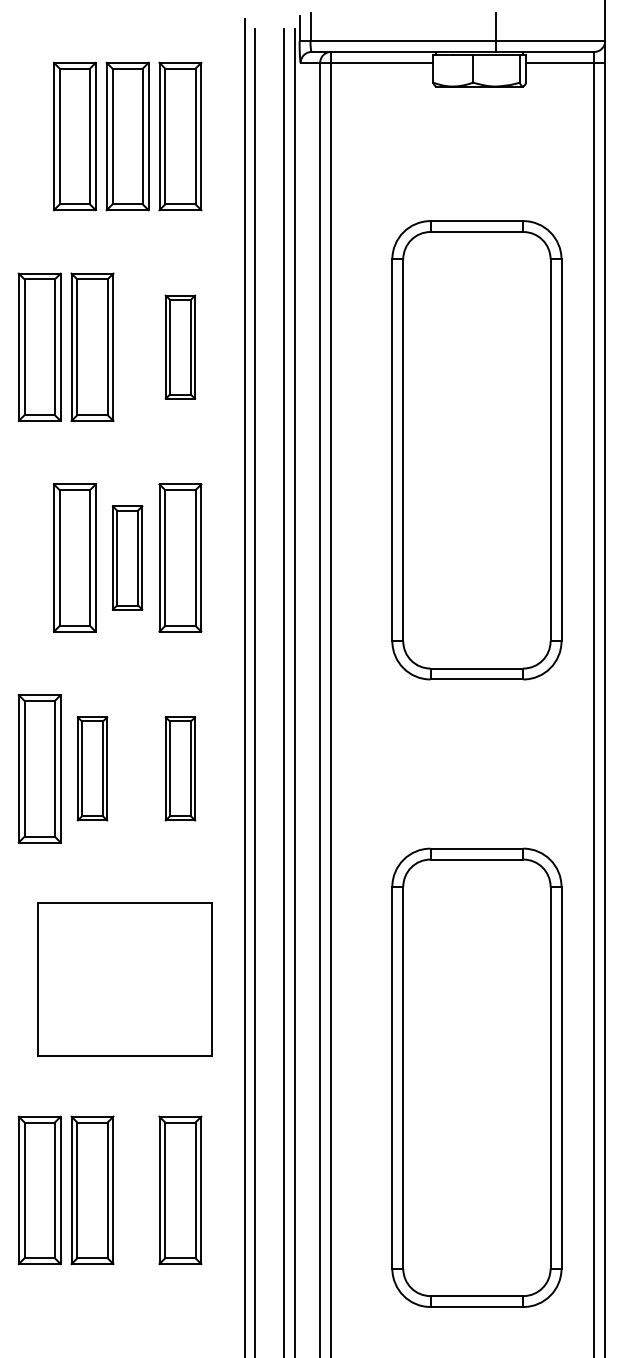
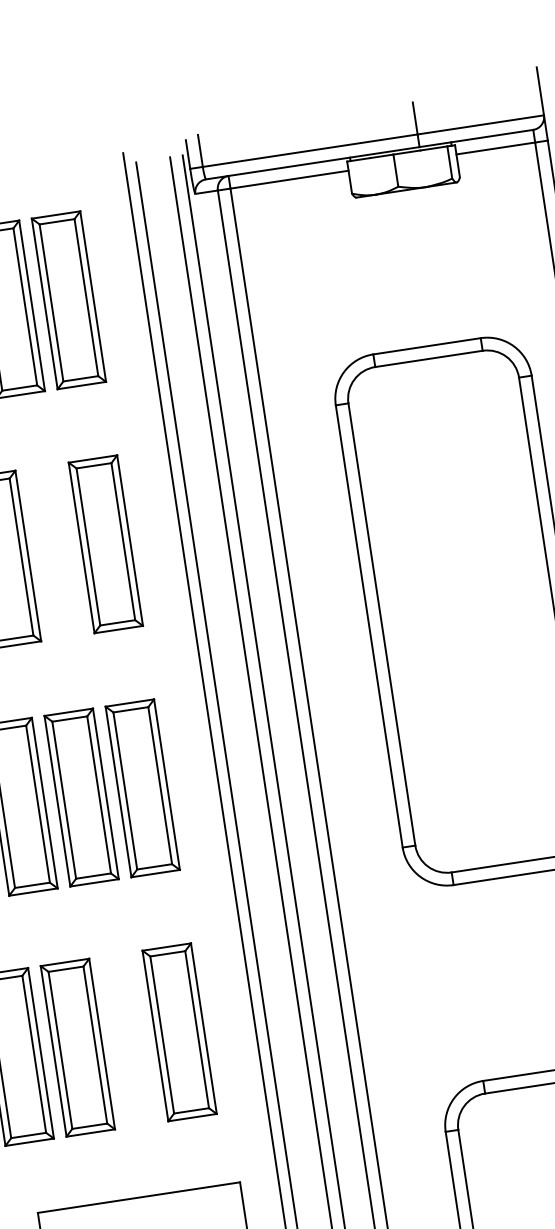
part: (180, 346) -> (105, 543), size x1.43
part: (127, 557) -> (81, 796), size x1.43
part: (92, 768) -> (77, 1047), size x1.43
part: (180, 768) -> (179, 1031), size x1.43

